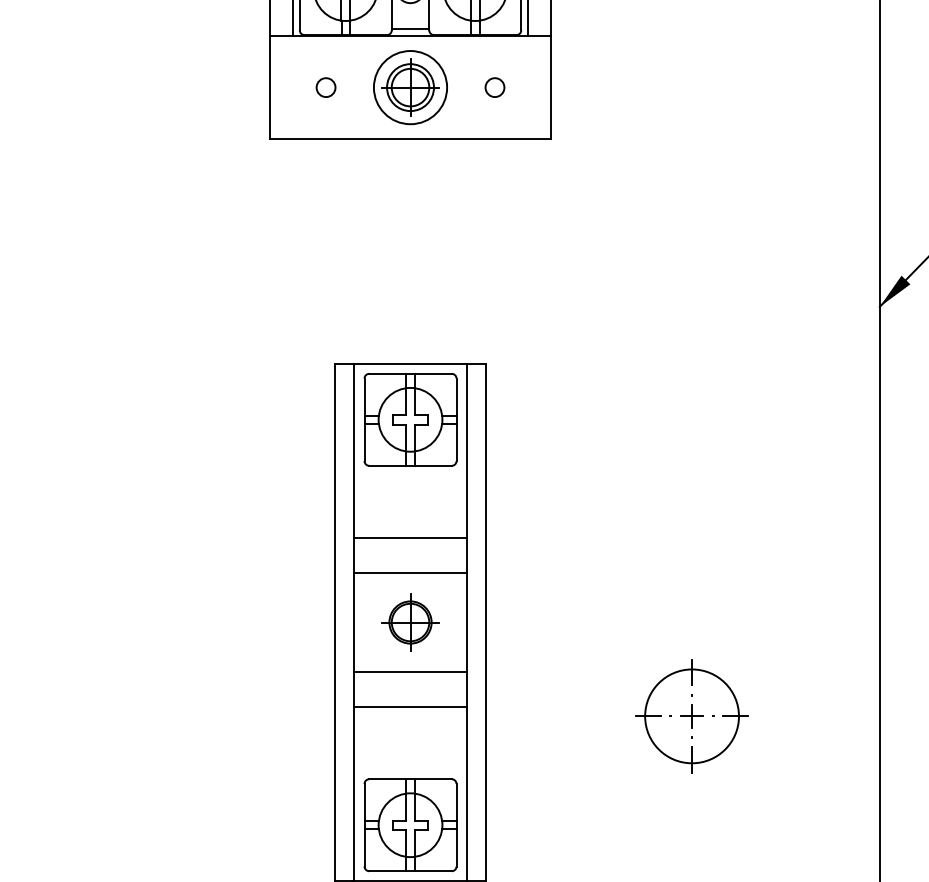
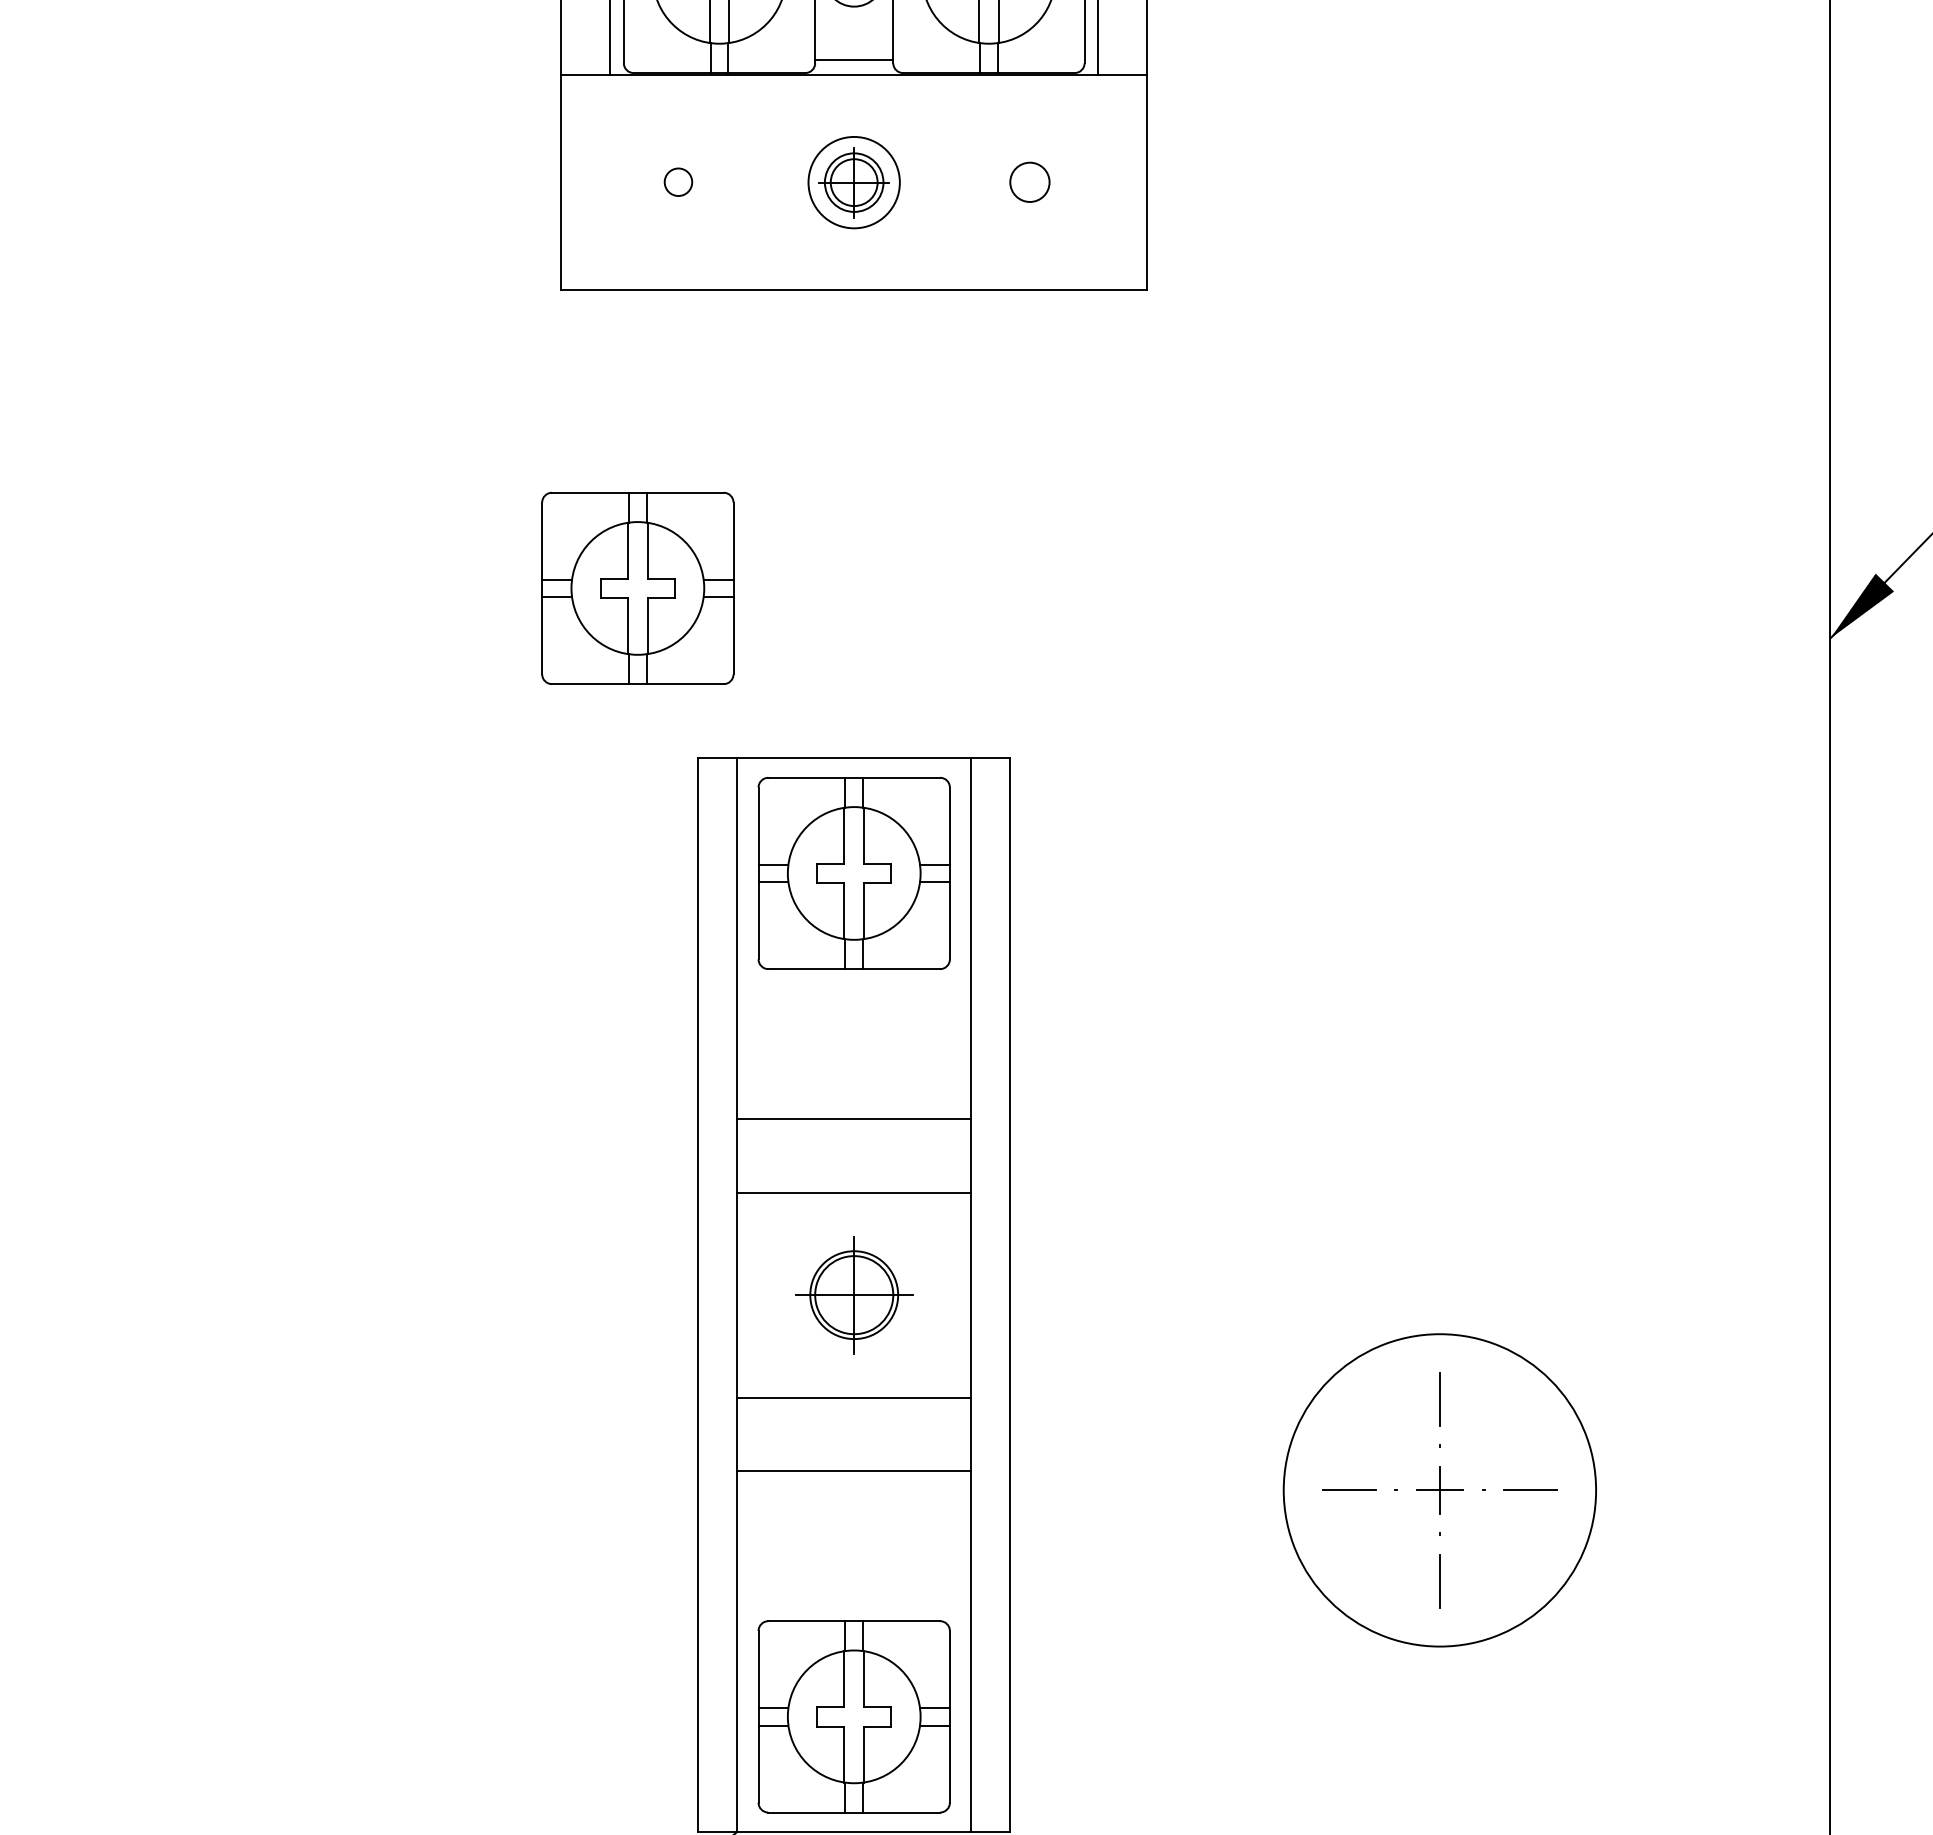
circle: (325, 87) -> (677, 182), size x0.7
part: (410, 87) -> (854, 182), size x0.6
part: (306, 282) -> (637, 587), added
circle: (691, 716) -> (1438, 1490), size x1.6

